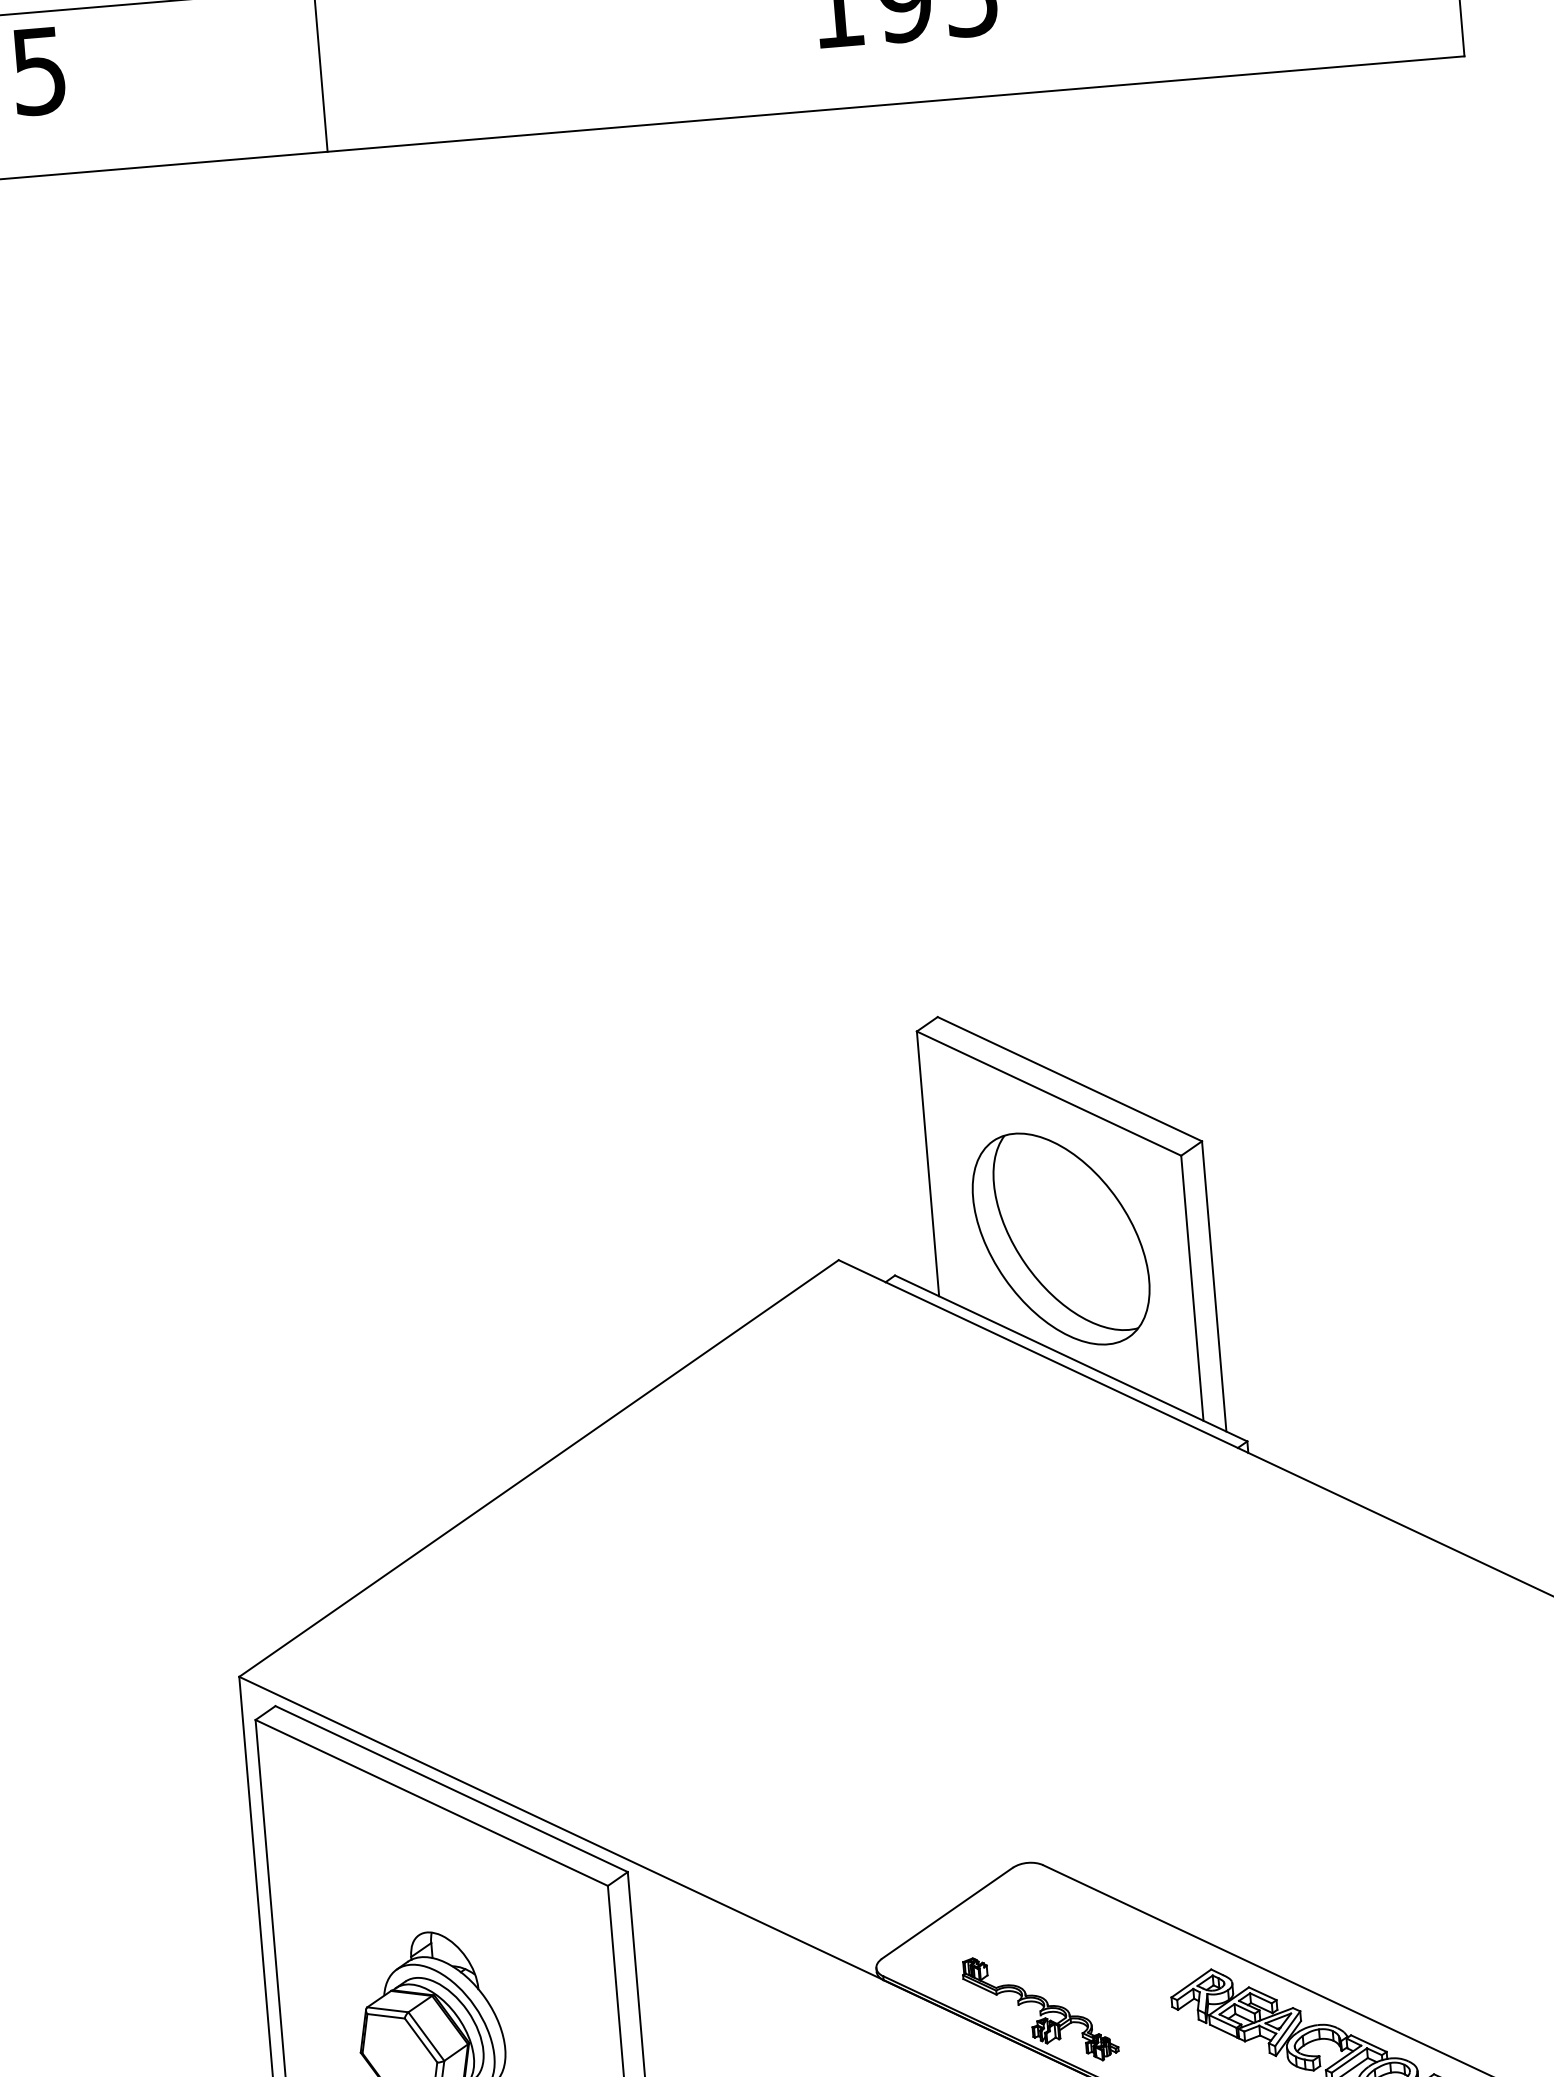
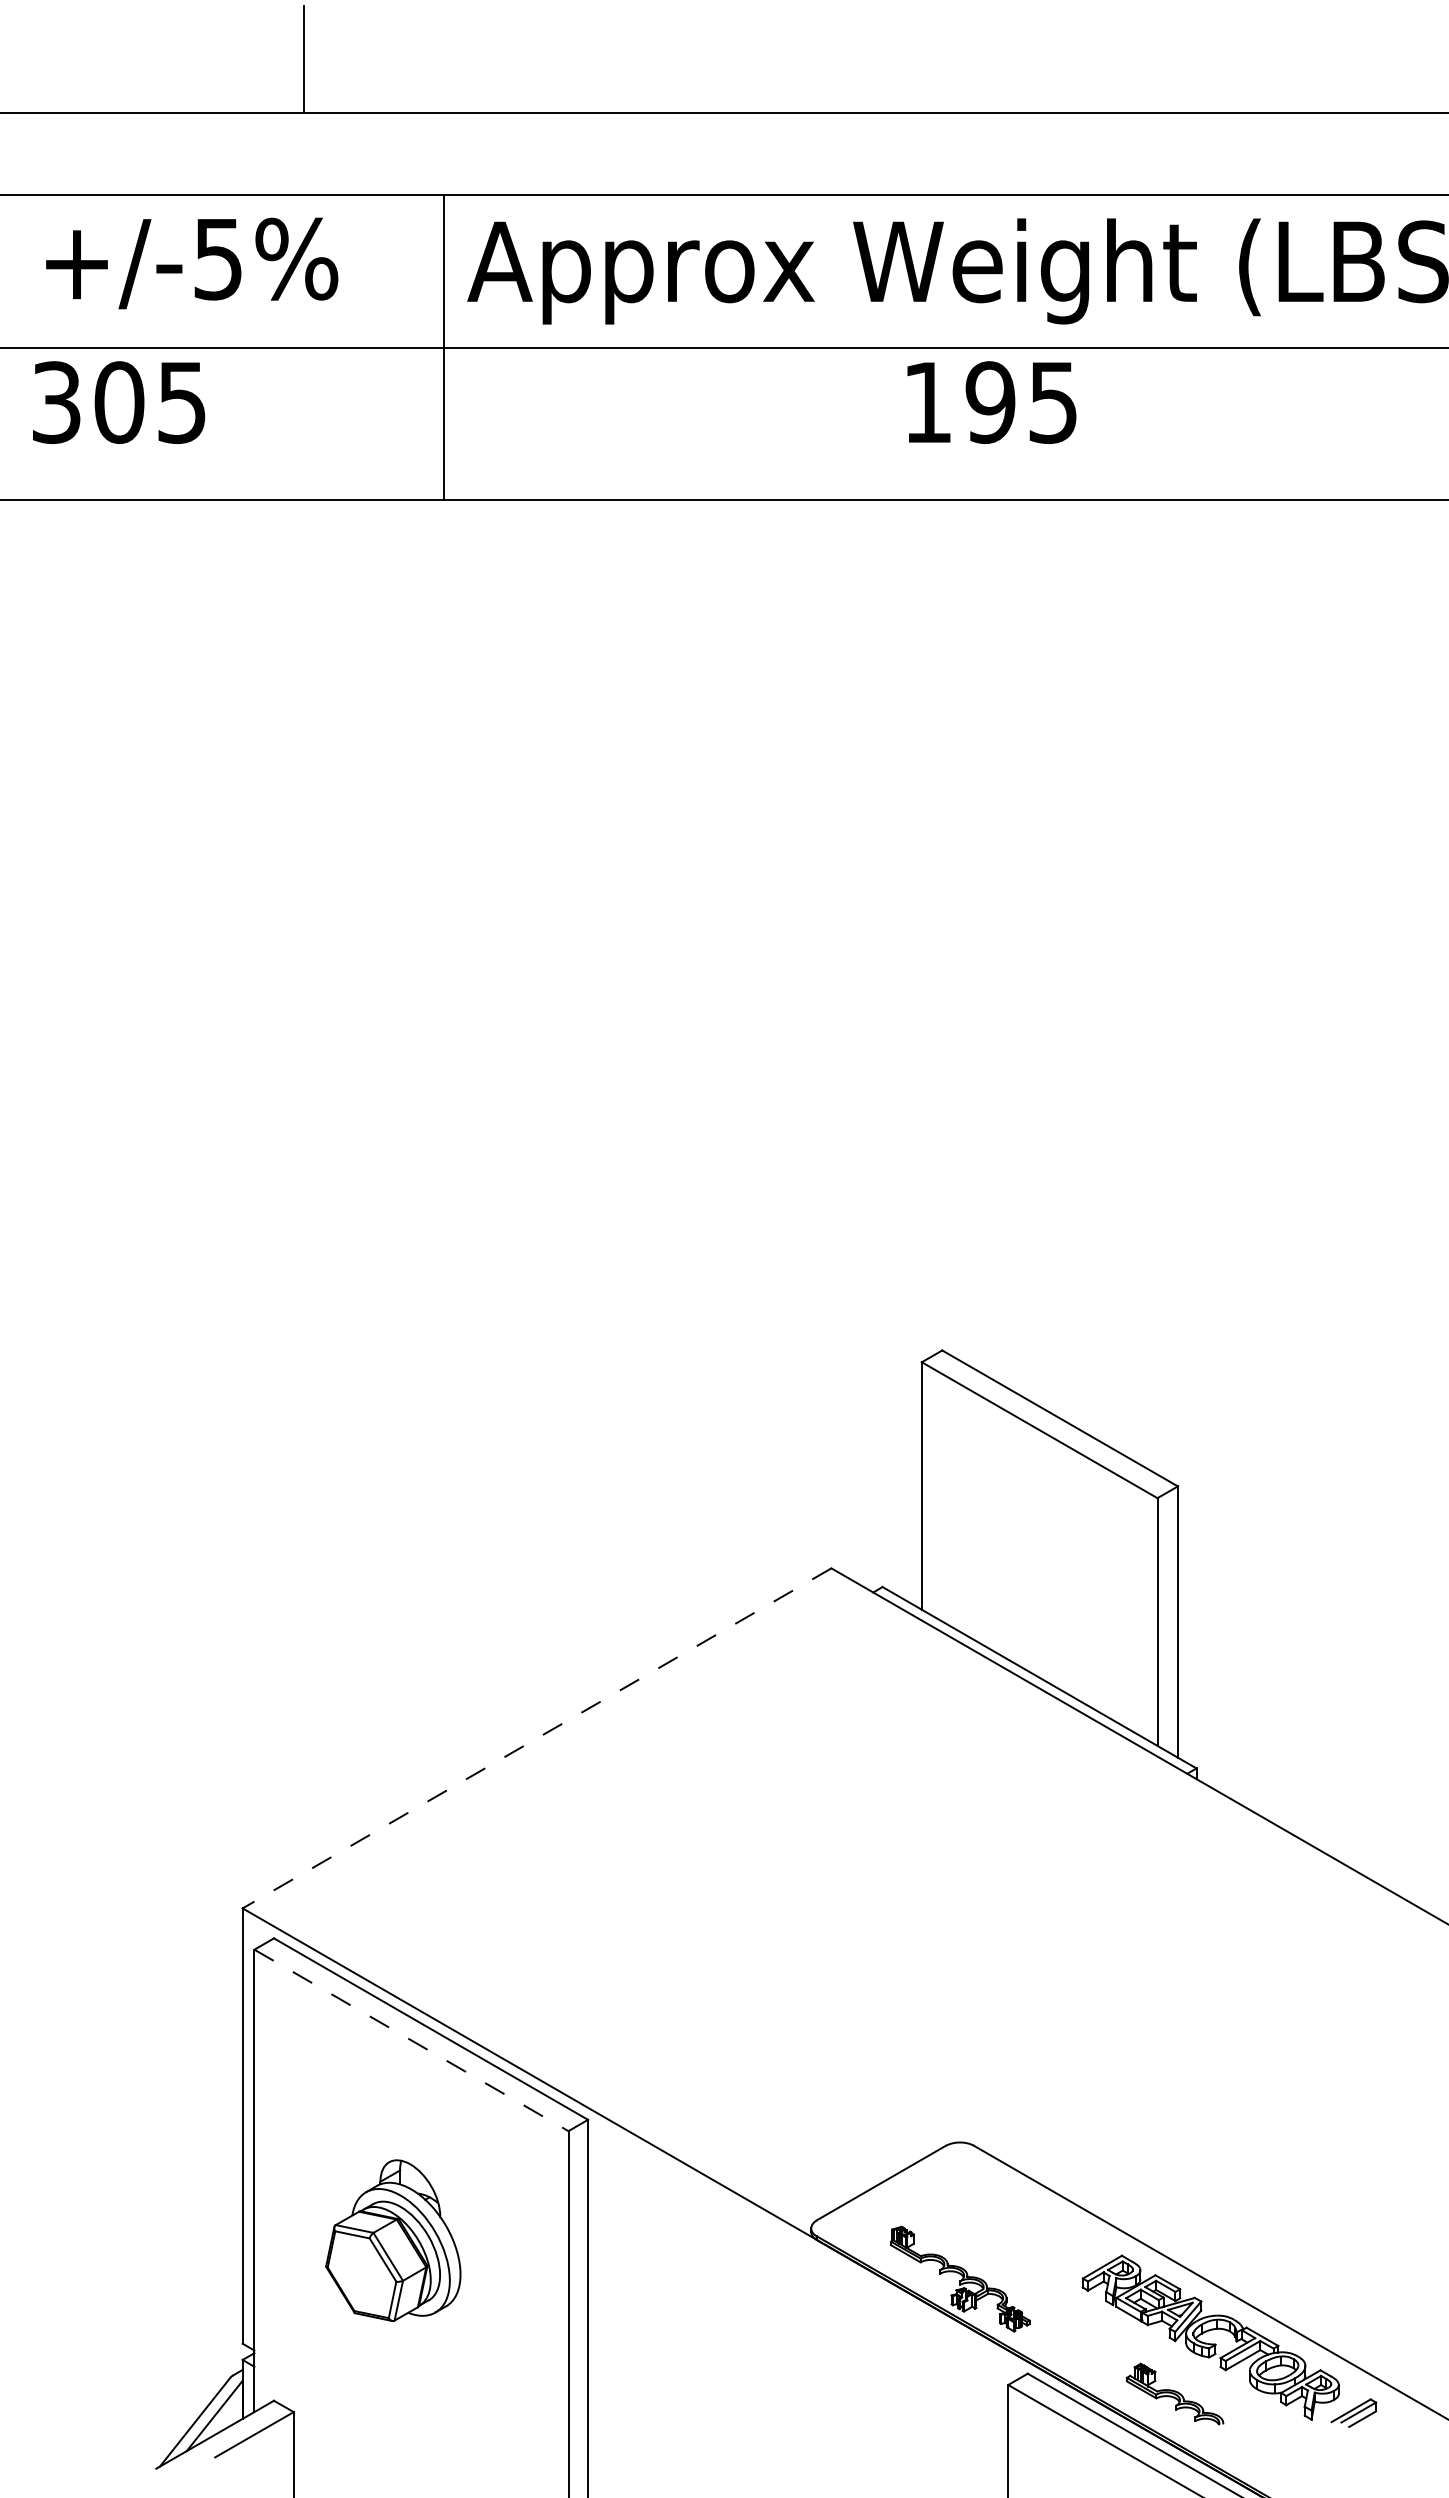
part: (1061, 1238) -> (1039, 1565), removed
line: (539, 1468) -> (537, 1738), solid -> dashed
line: (431, 1803) -> (411, 2040), solid -> dashed

